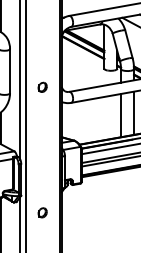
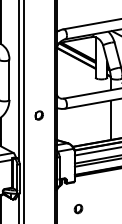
part: (42, 86) -> (39, 114), moved
part: (42, 212) -> (78, 208), moved

